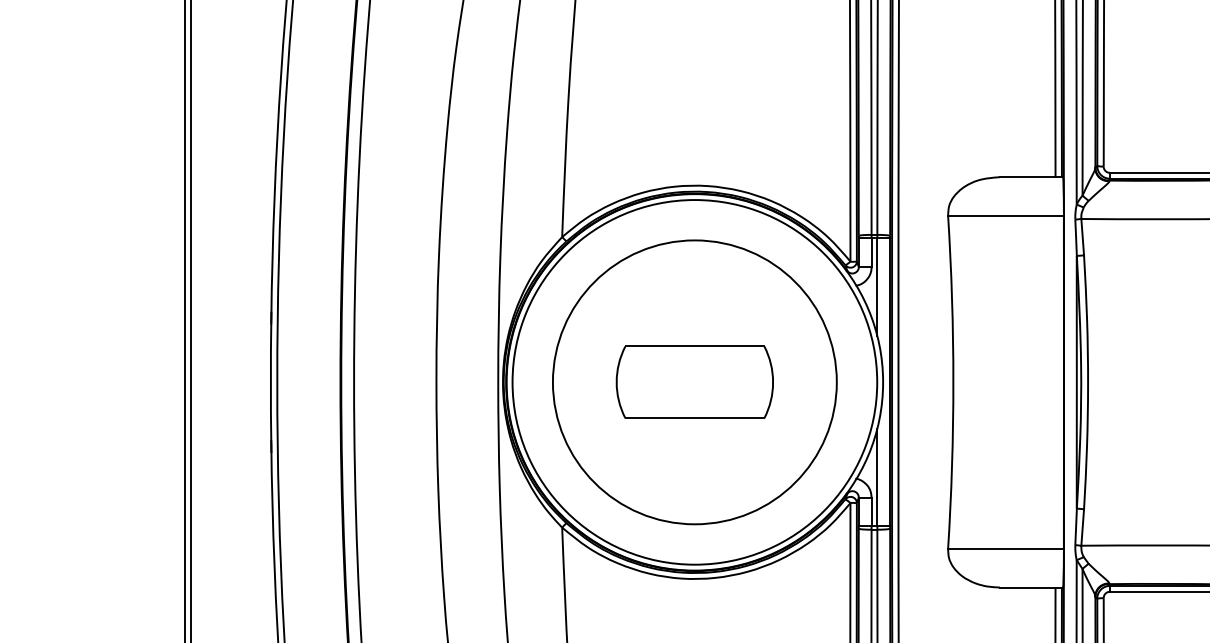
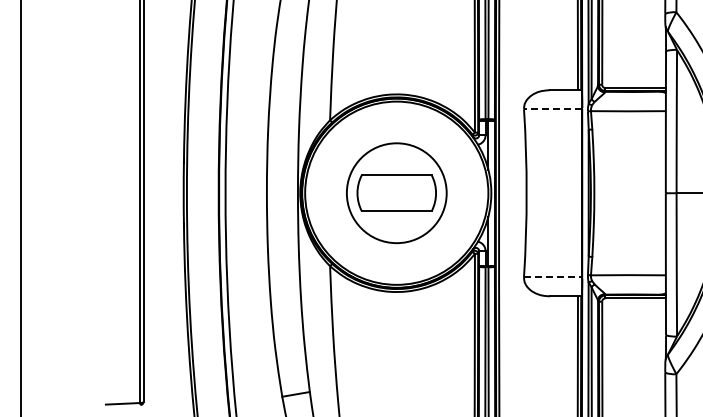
line: (1004, 215) -> (552, 109), solid -> dashed
circle: (694, 380) -> (396, 192), size x0.7
line: (1006, 550) -> (553, 277), solid -> dashed

